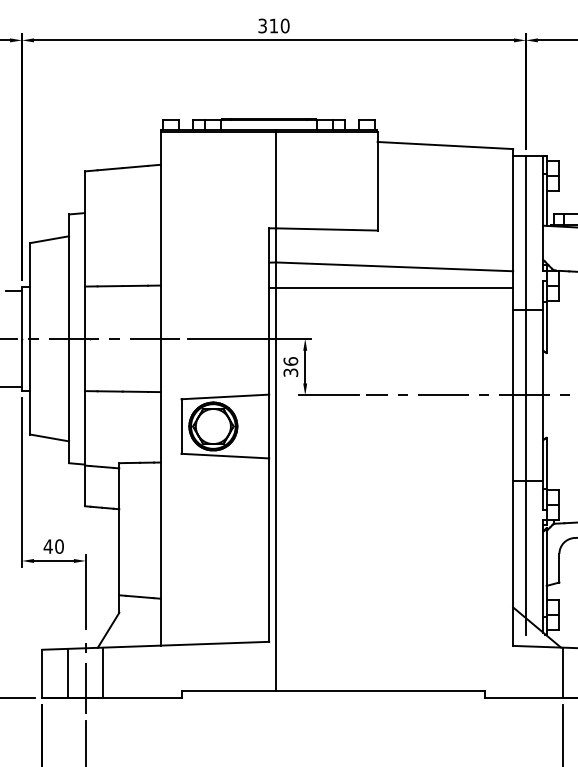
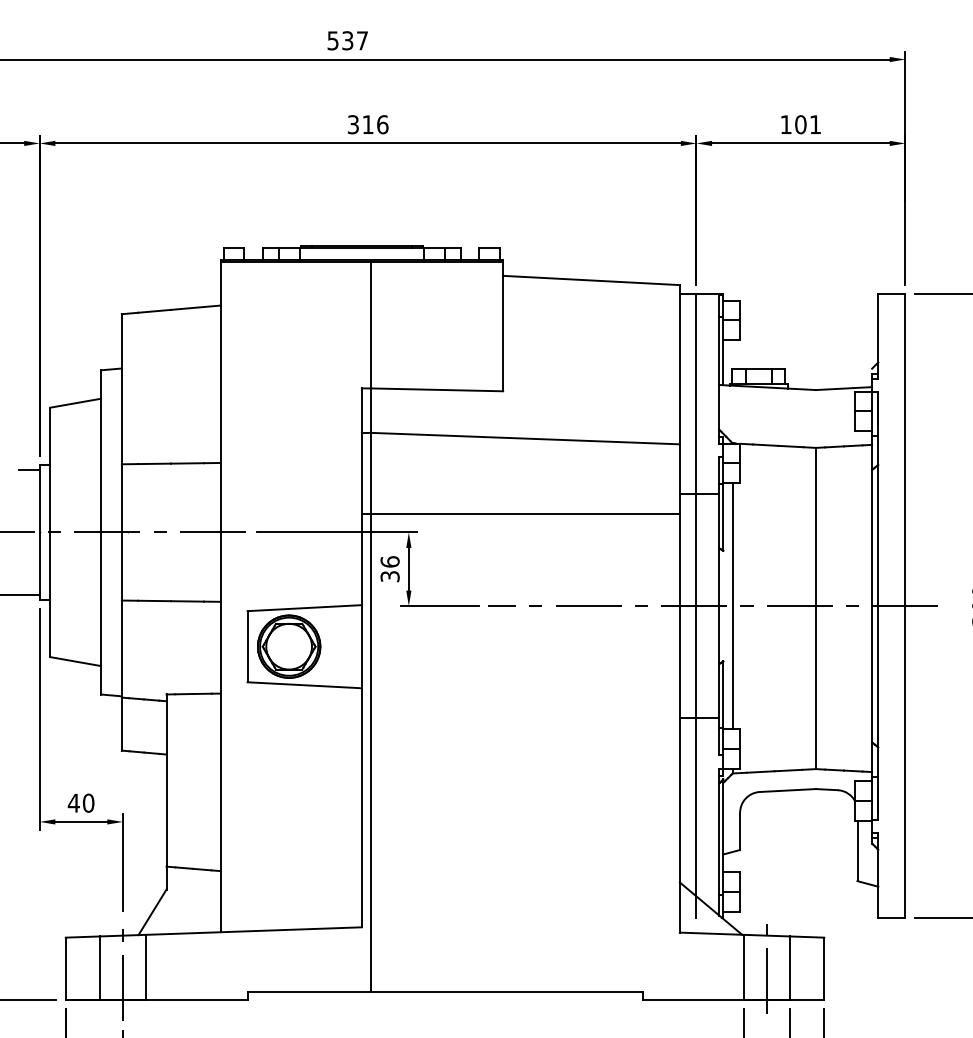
text: (285, 25) -> (382, 124), 310 -> 316
line: (390, 287) -> (520, 513), moved
line: (553, 394) -> (732, 605), added

